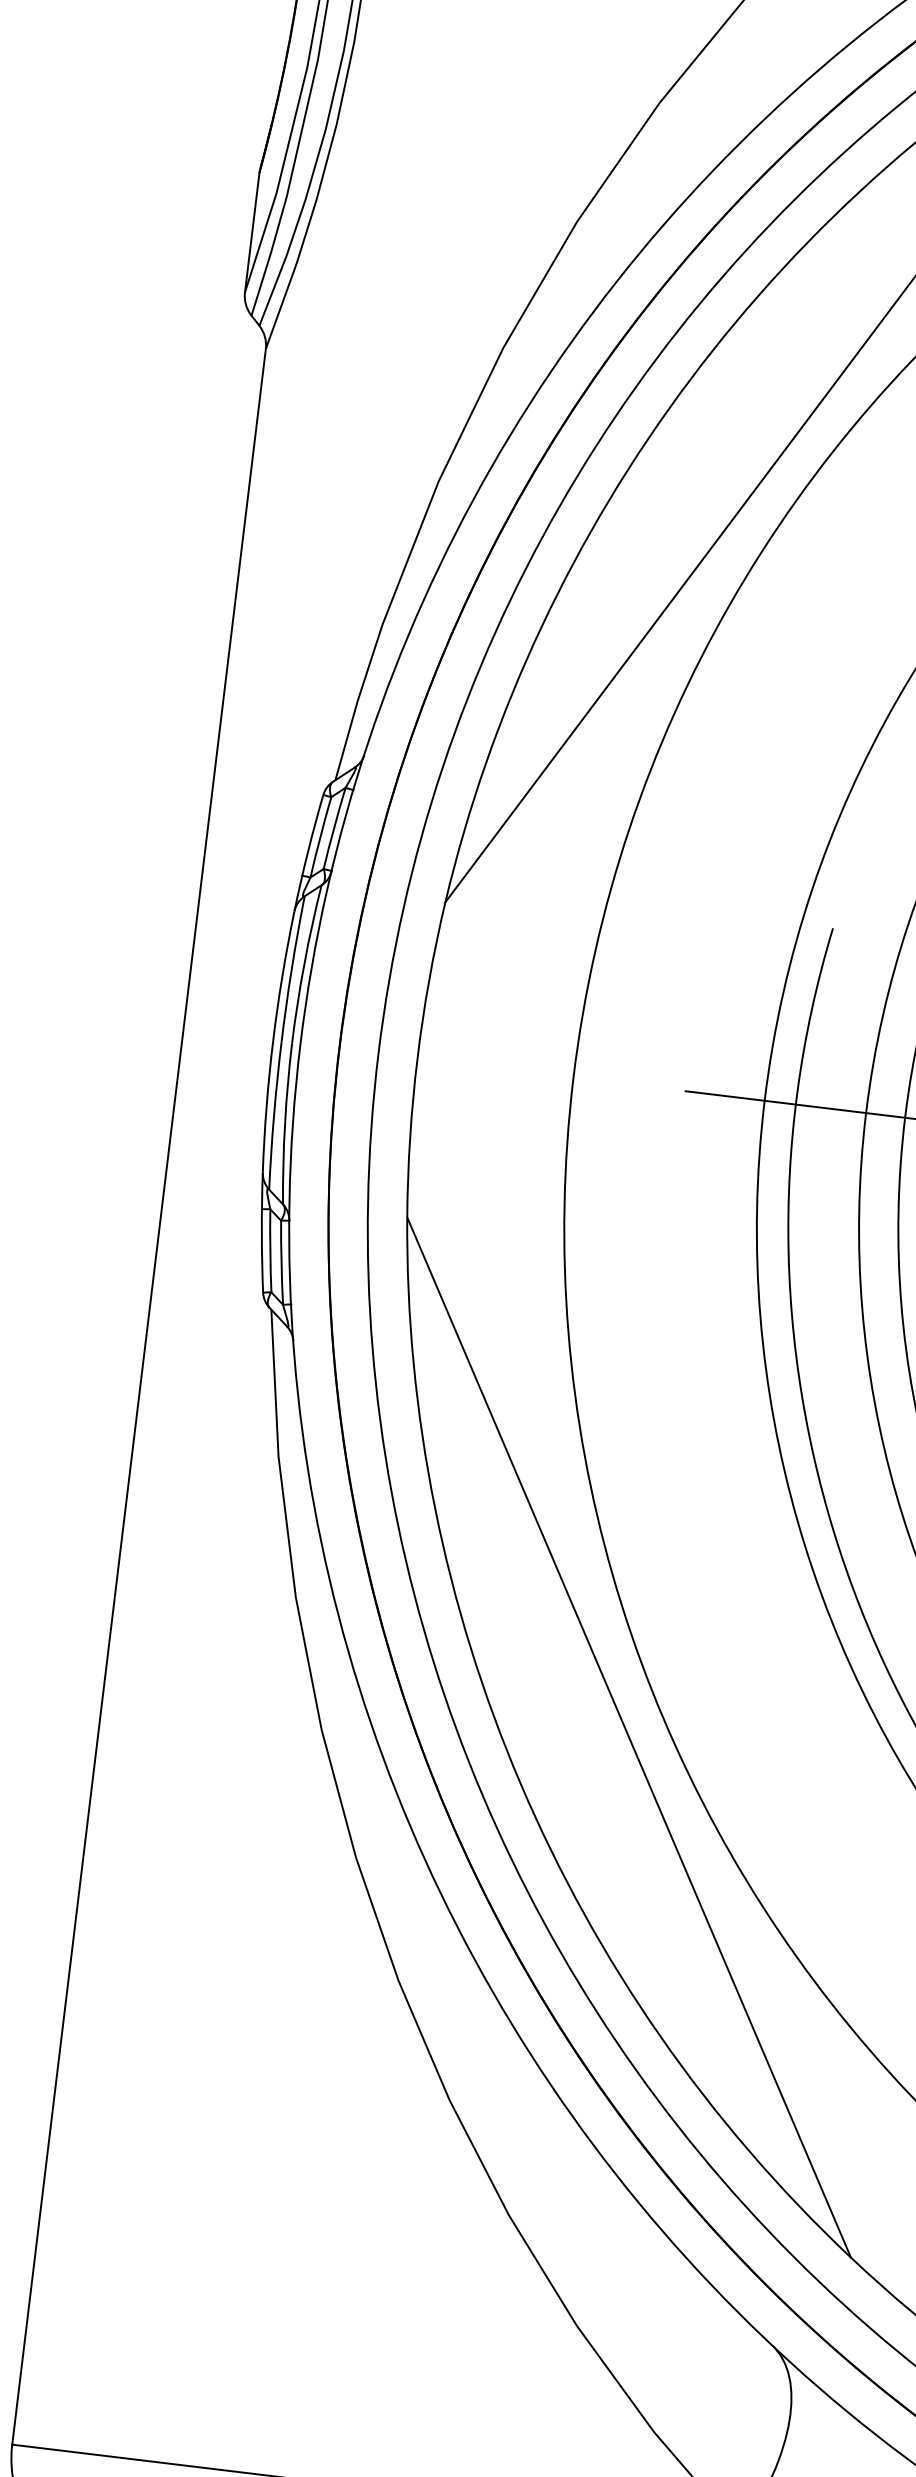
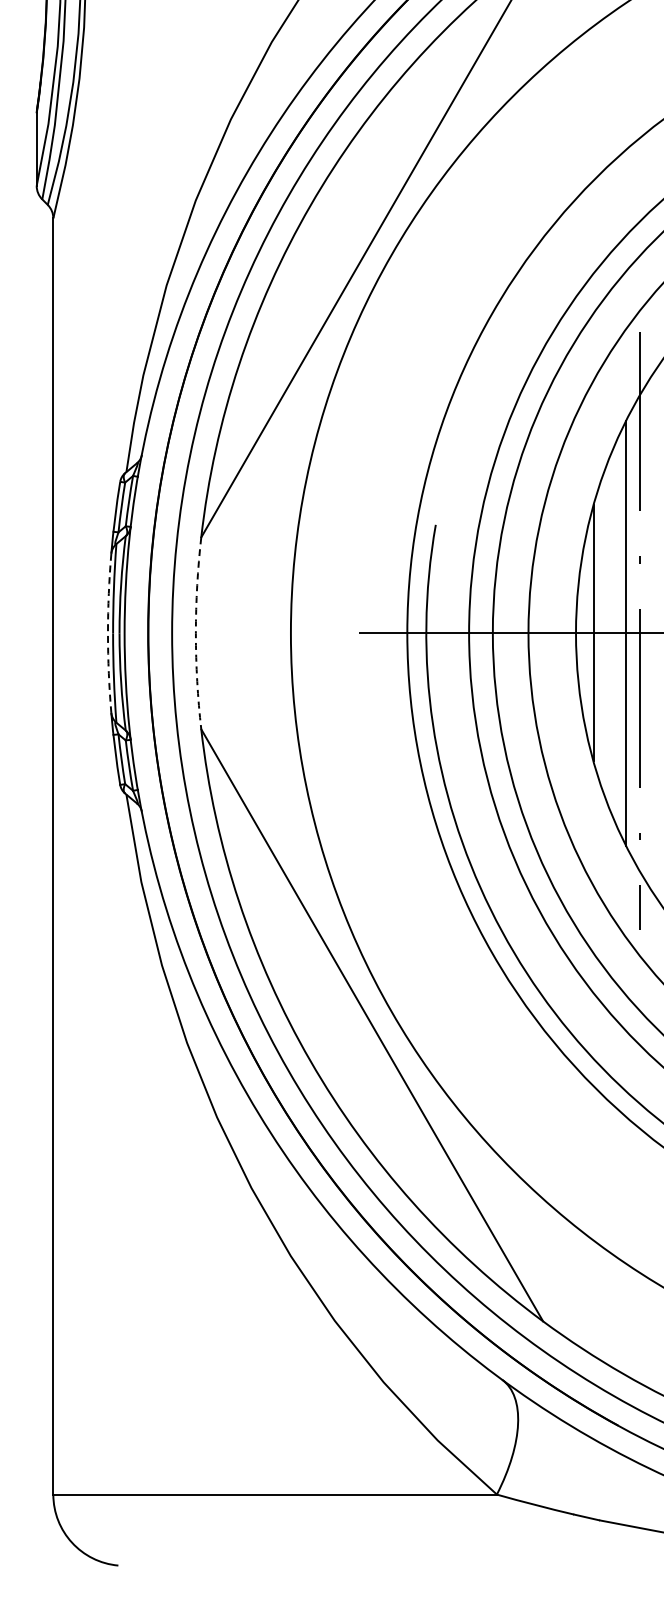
arc: (272, 1041) -> (107, 633), solid -> dashed
arc: (416, 1058) -> (195, 633), solid -> dashed

